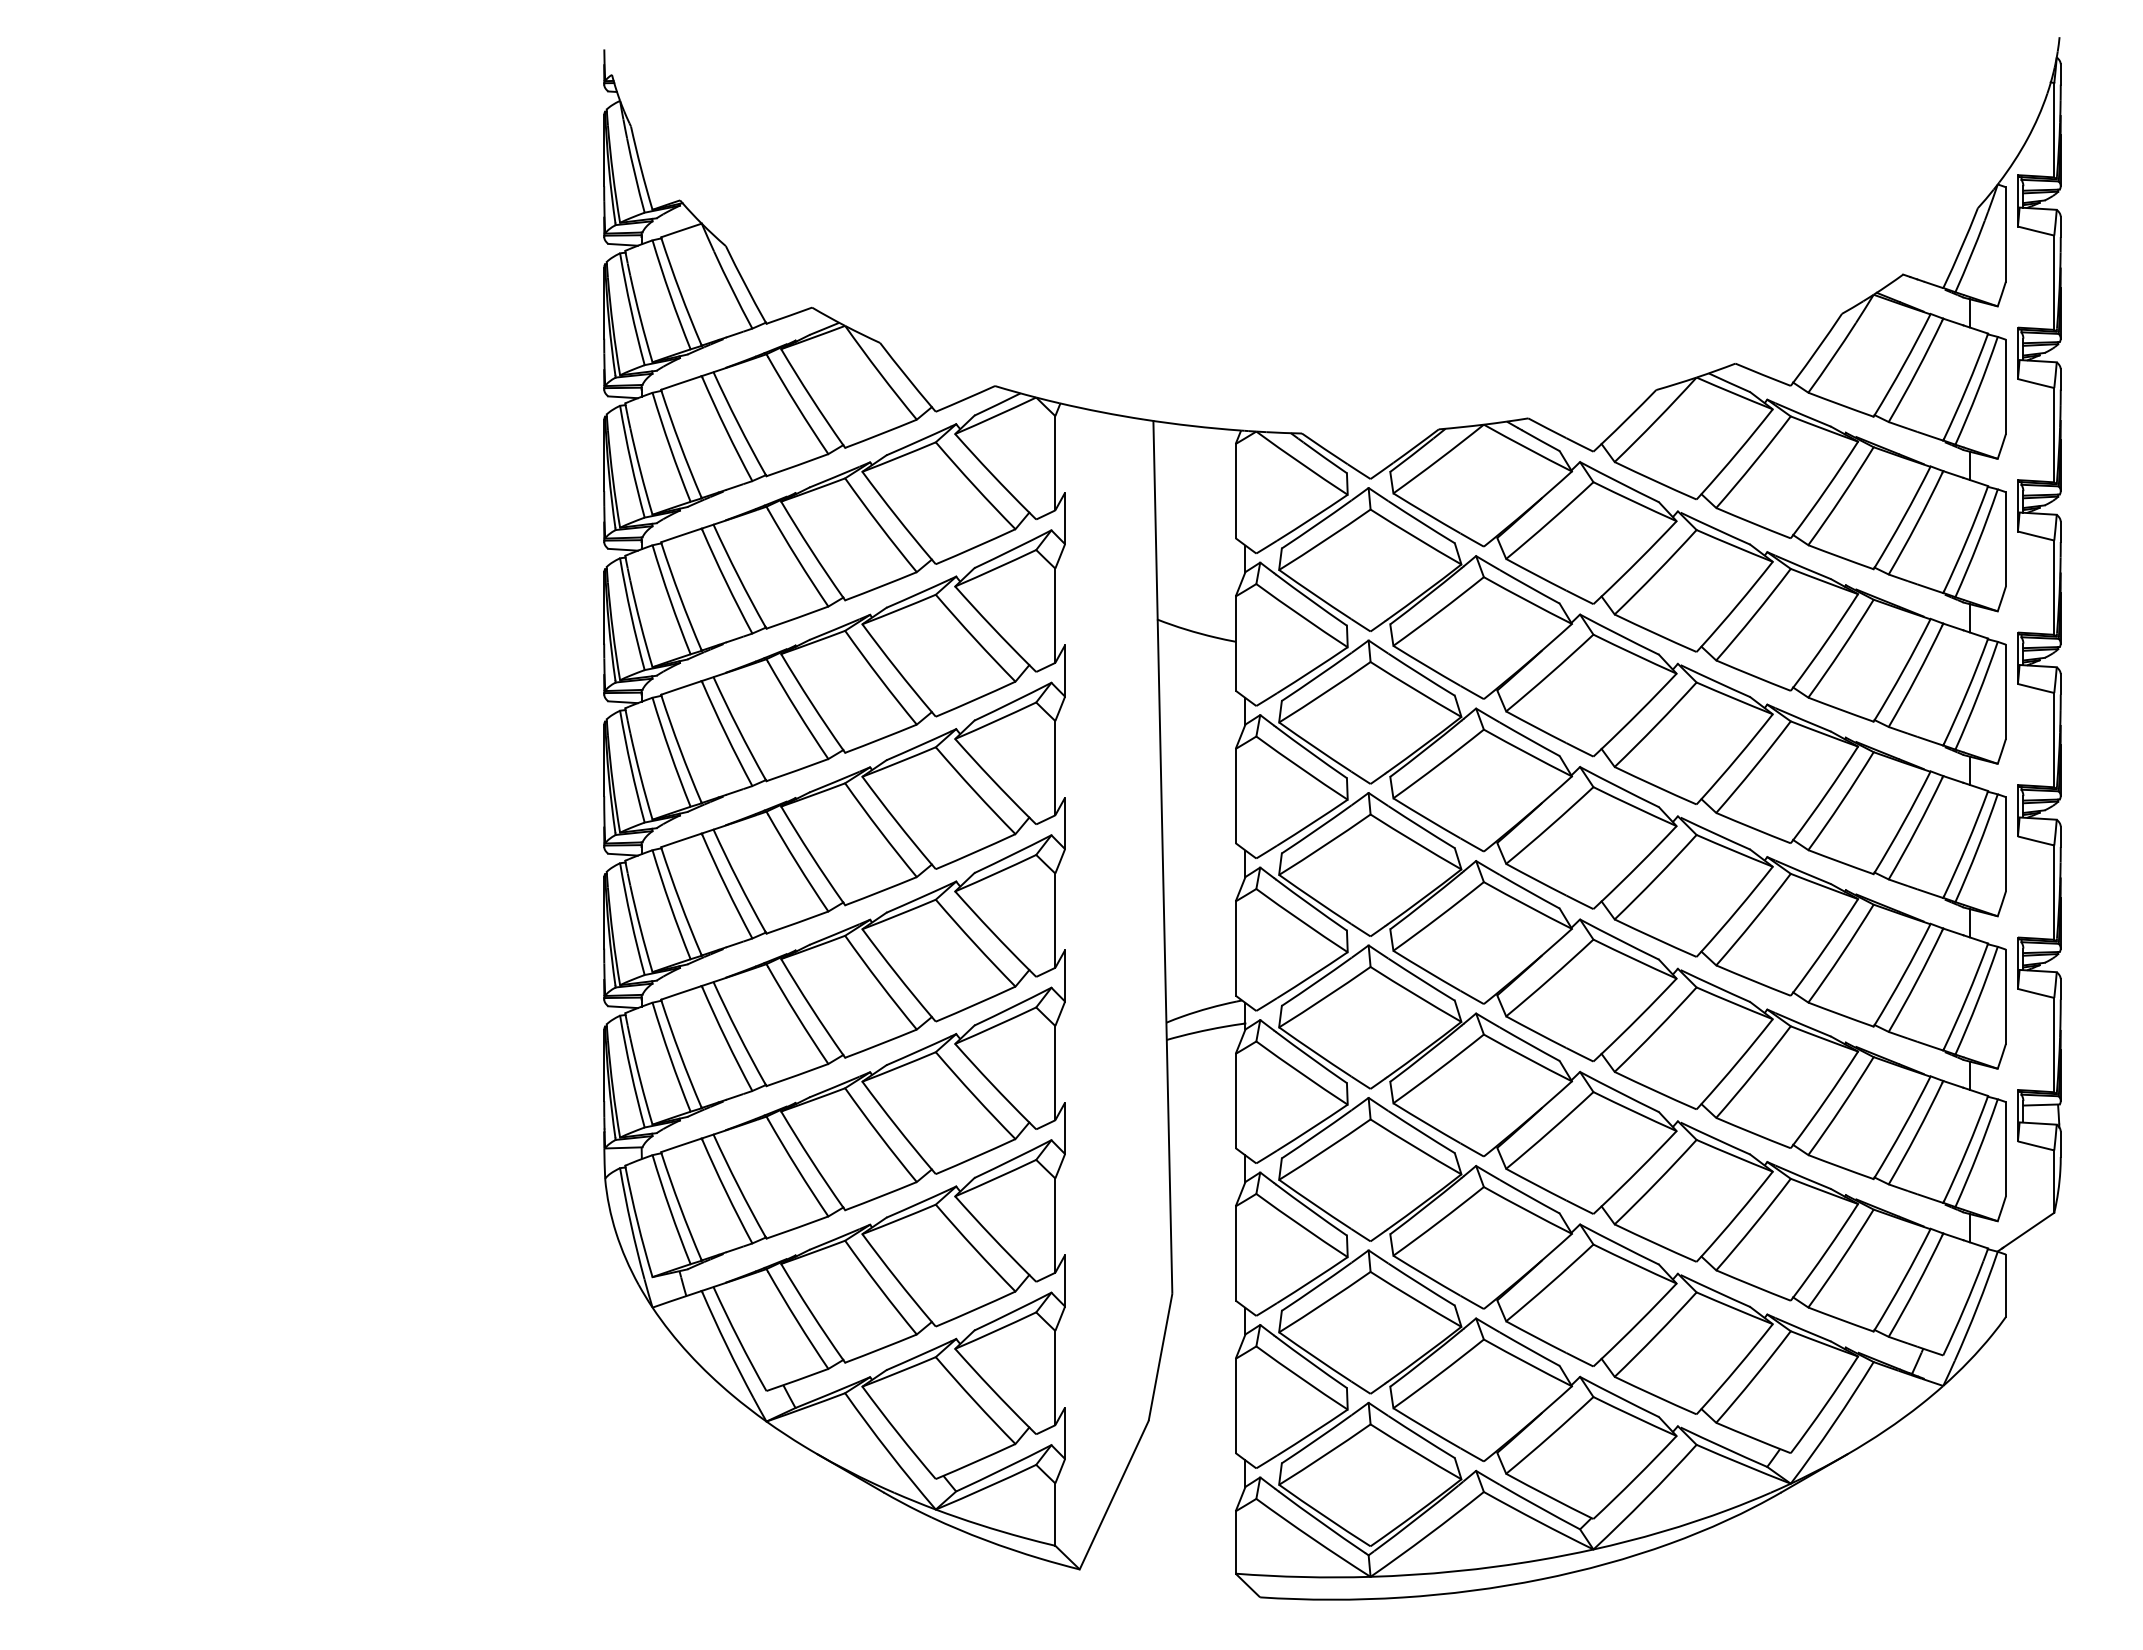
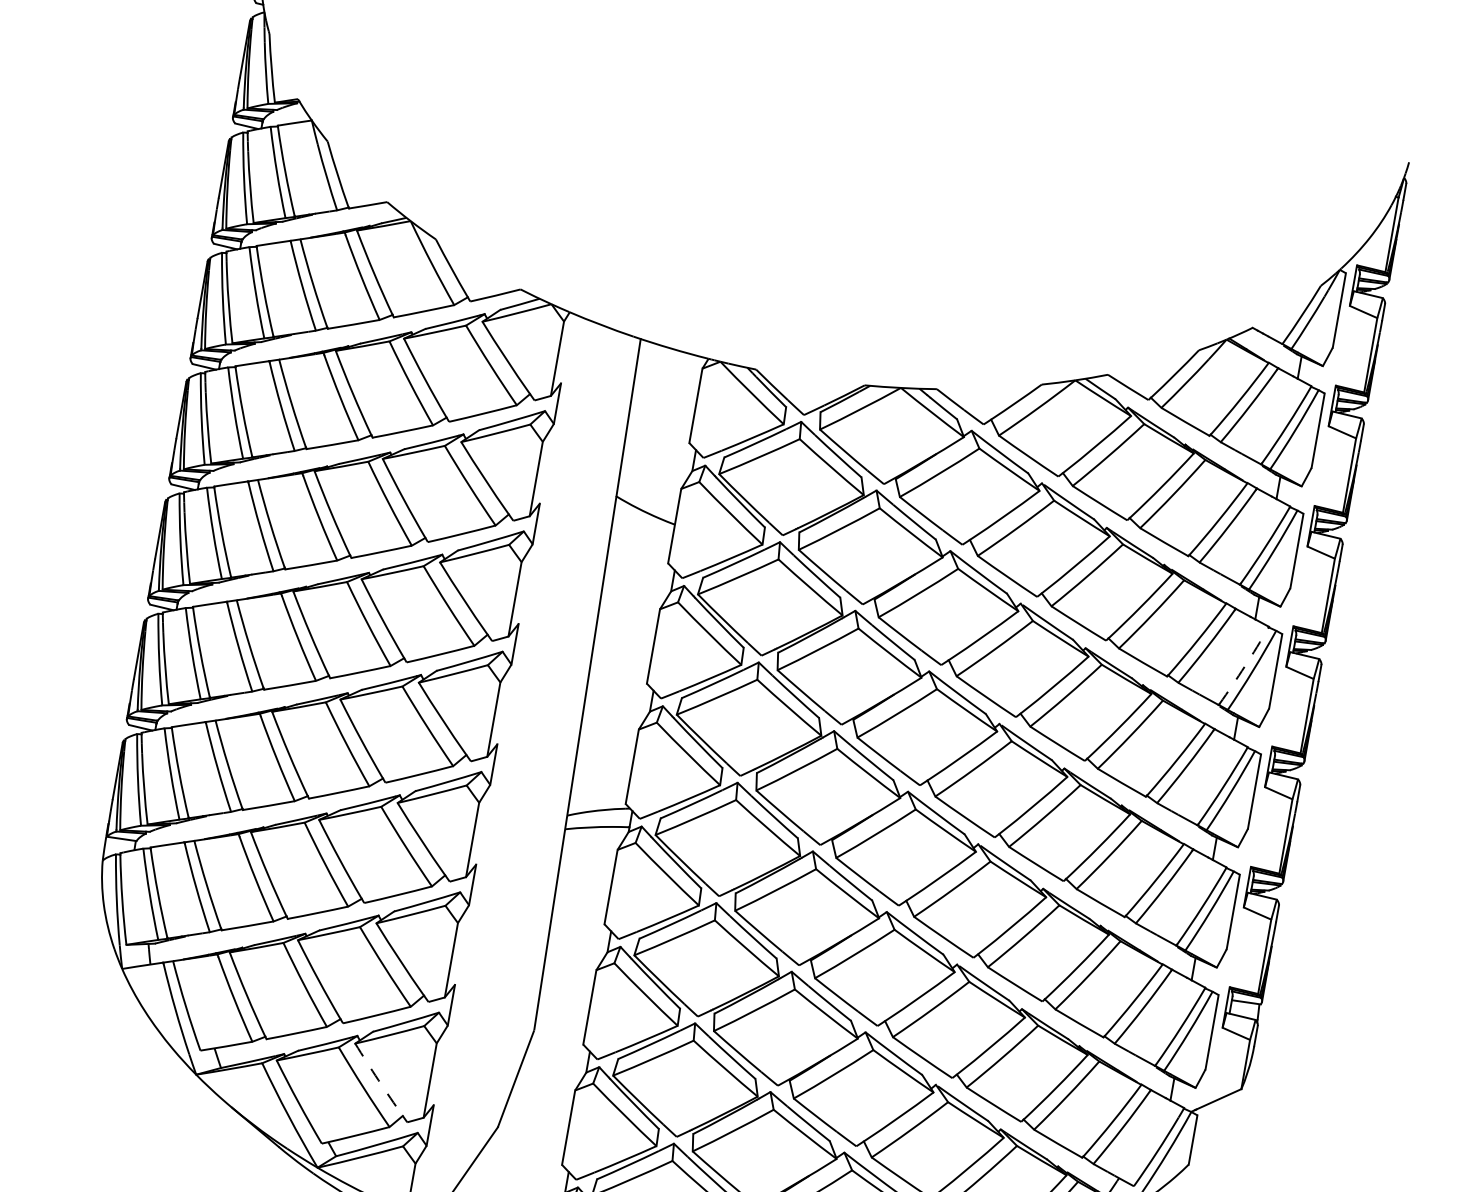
arc: (1967, 692) -> (1245, 666), solid -> dashed
arc: (991, 1388) -> (378, 1079), solid -> dashed

